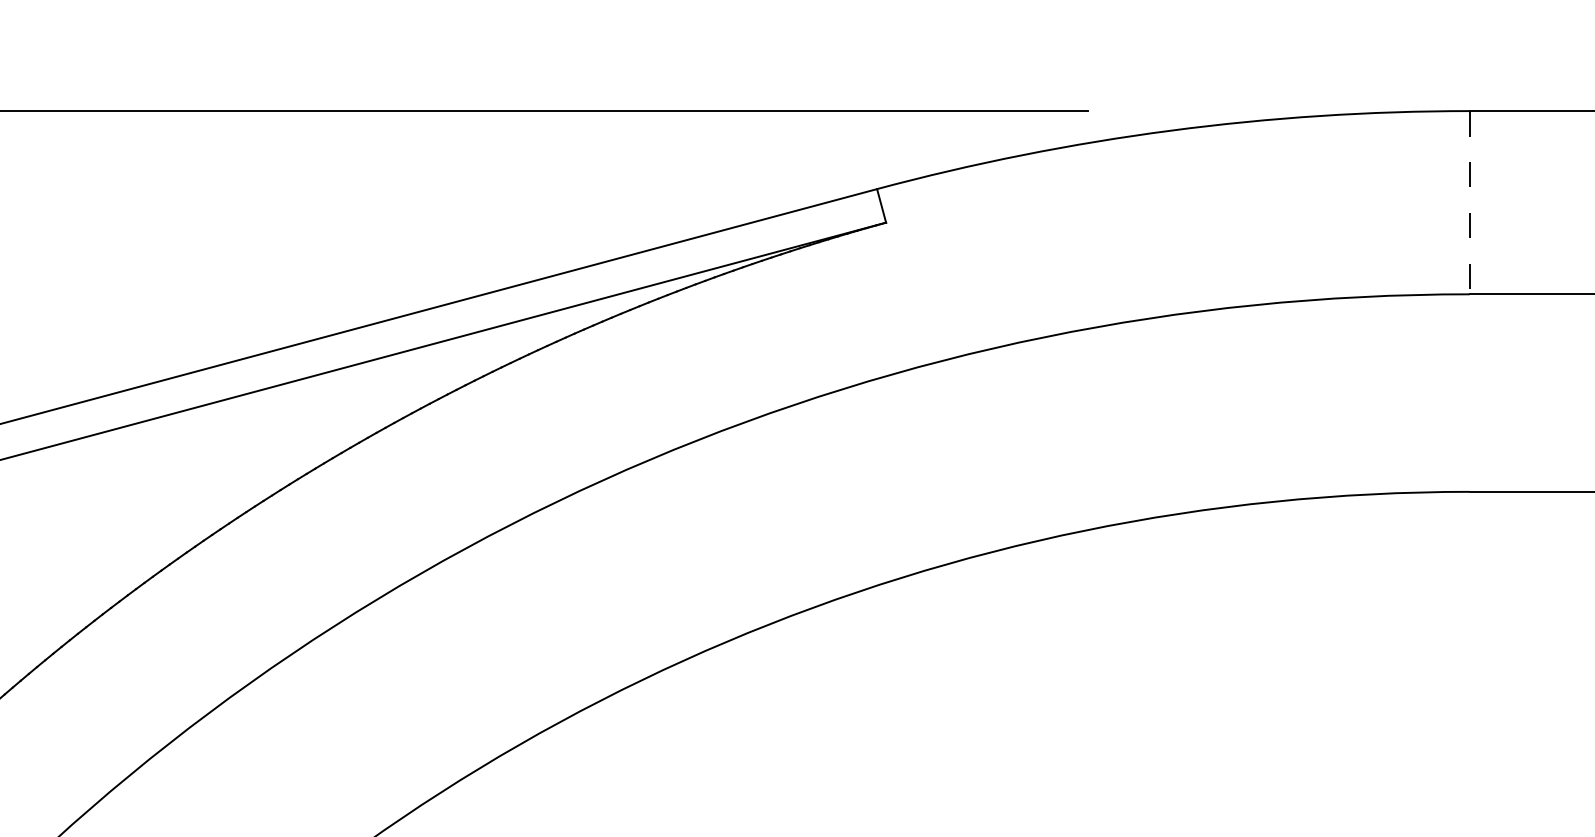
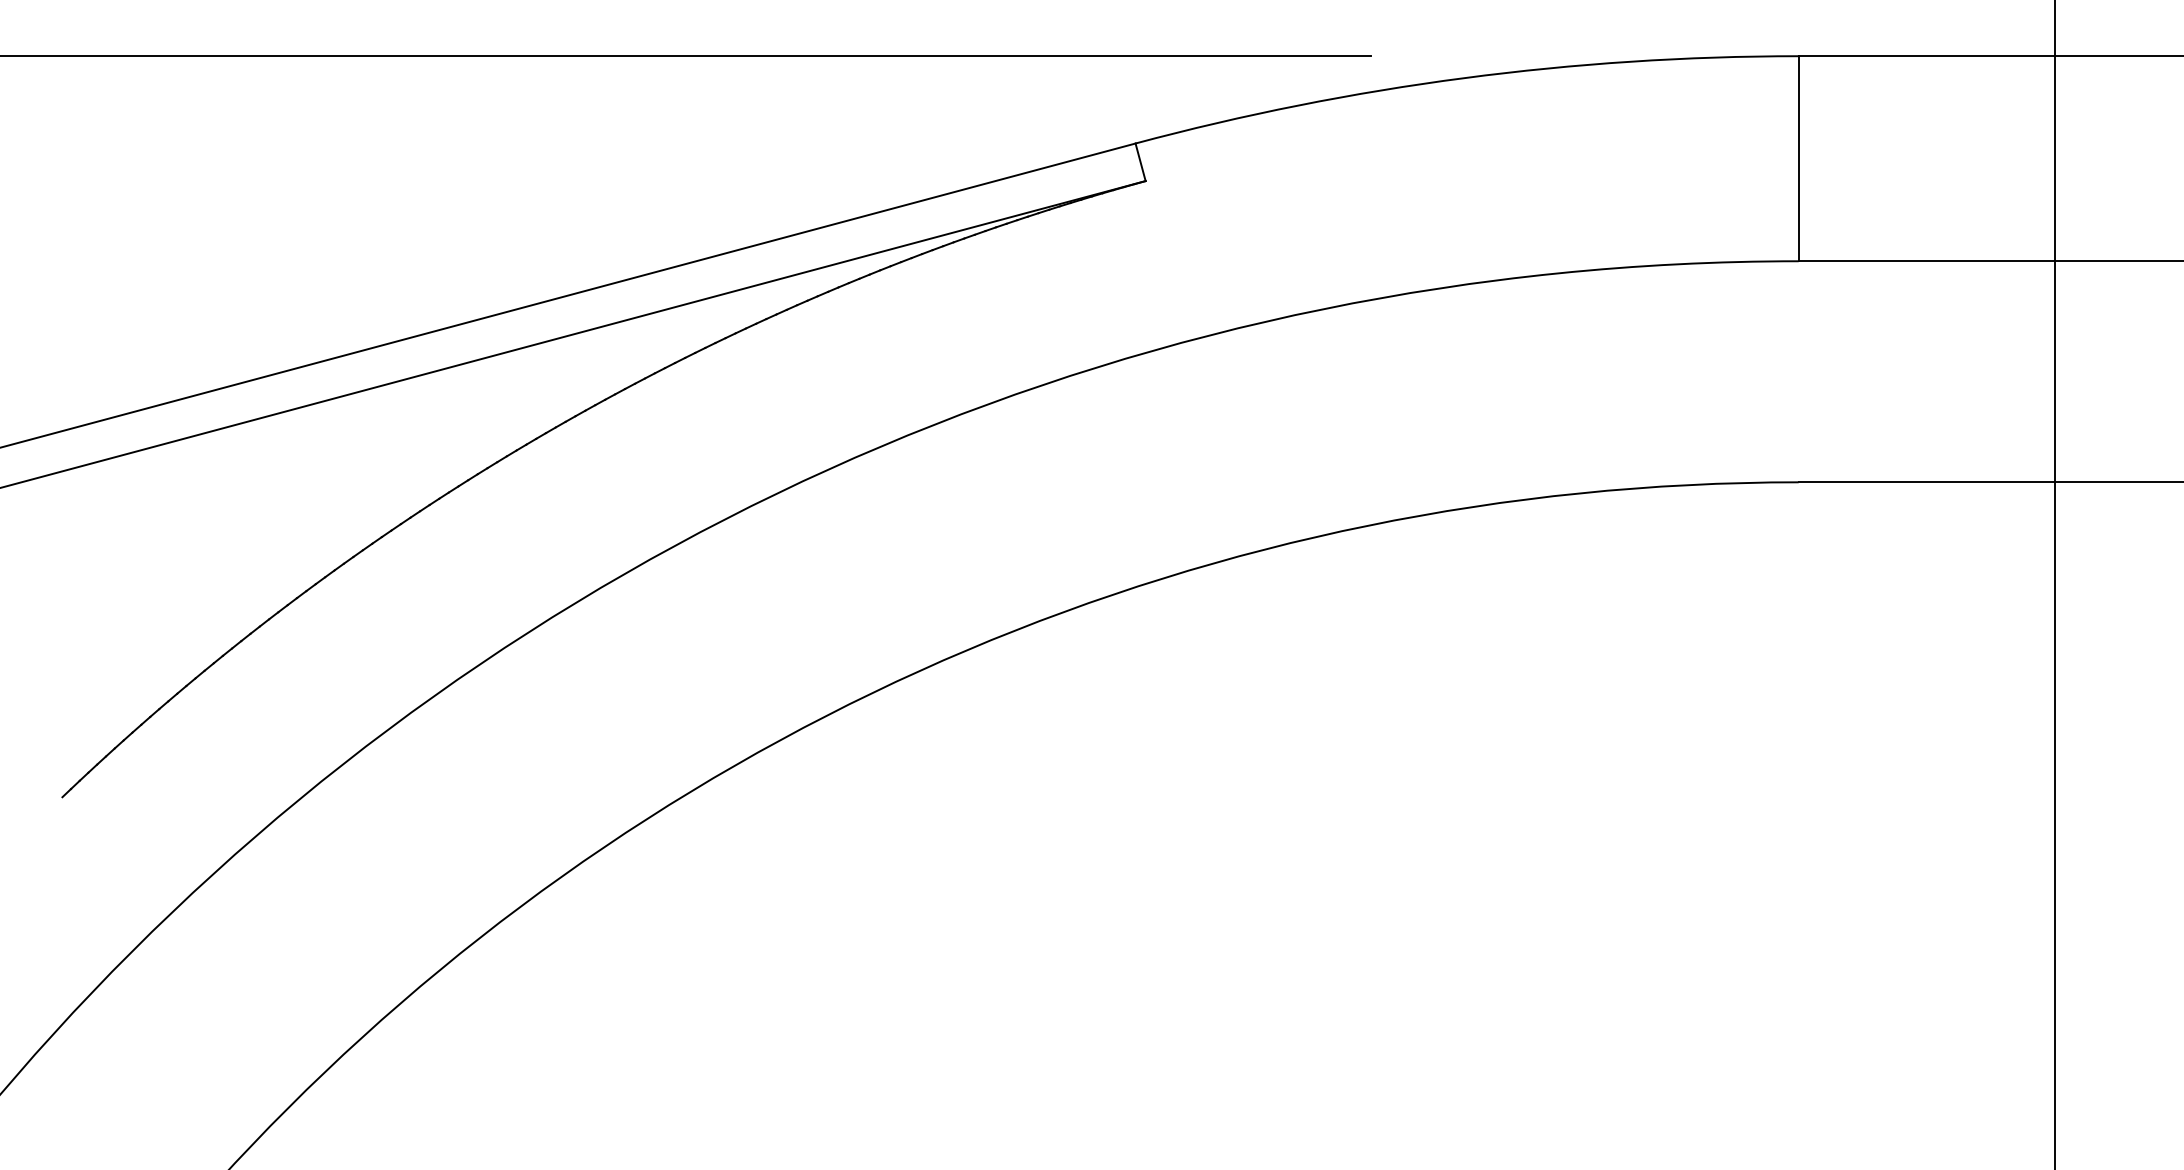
line: (1469, 202) -> (1798, 158), dashed -> solid

